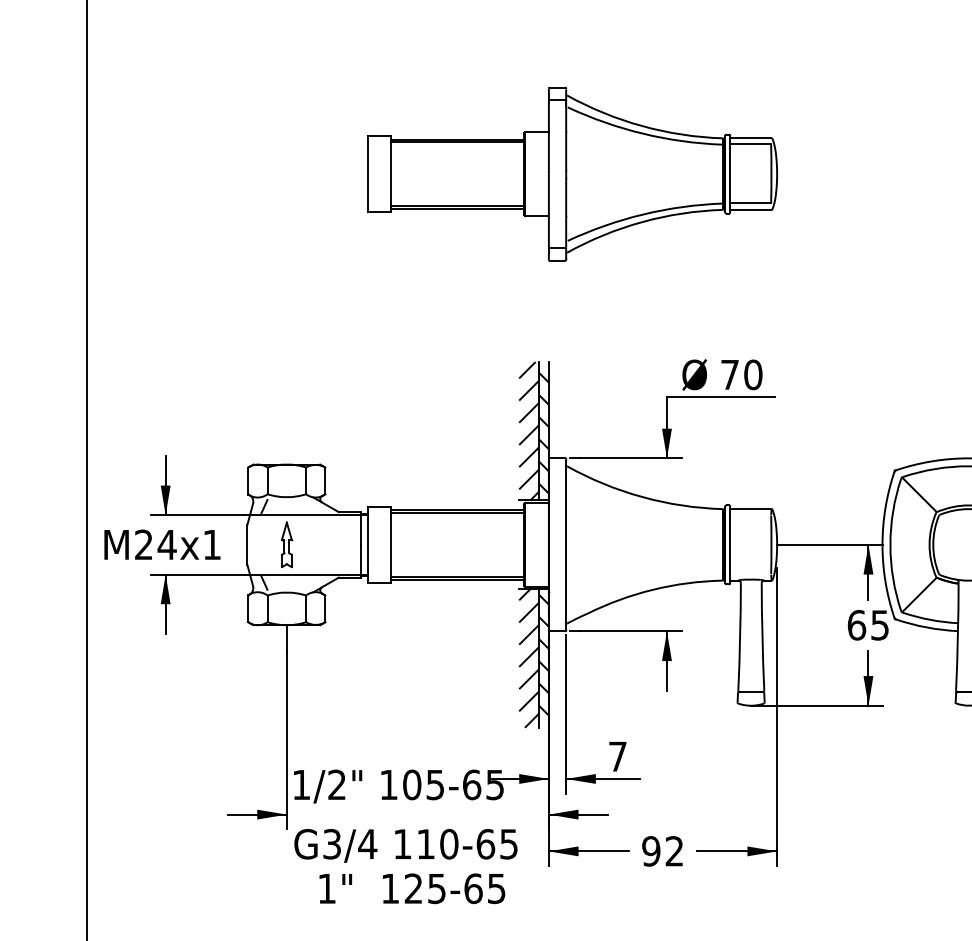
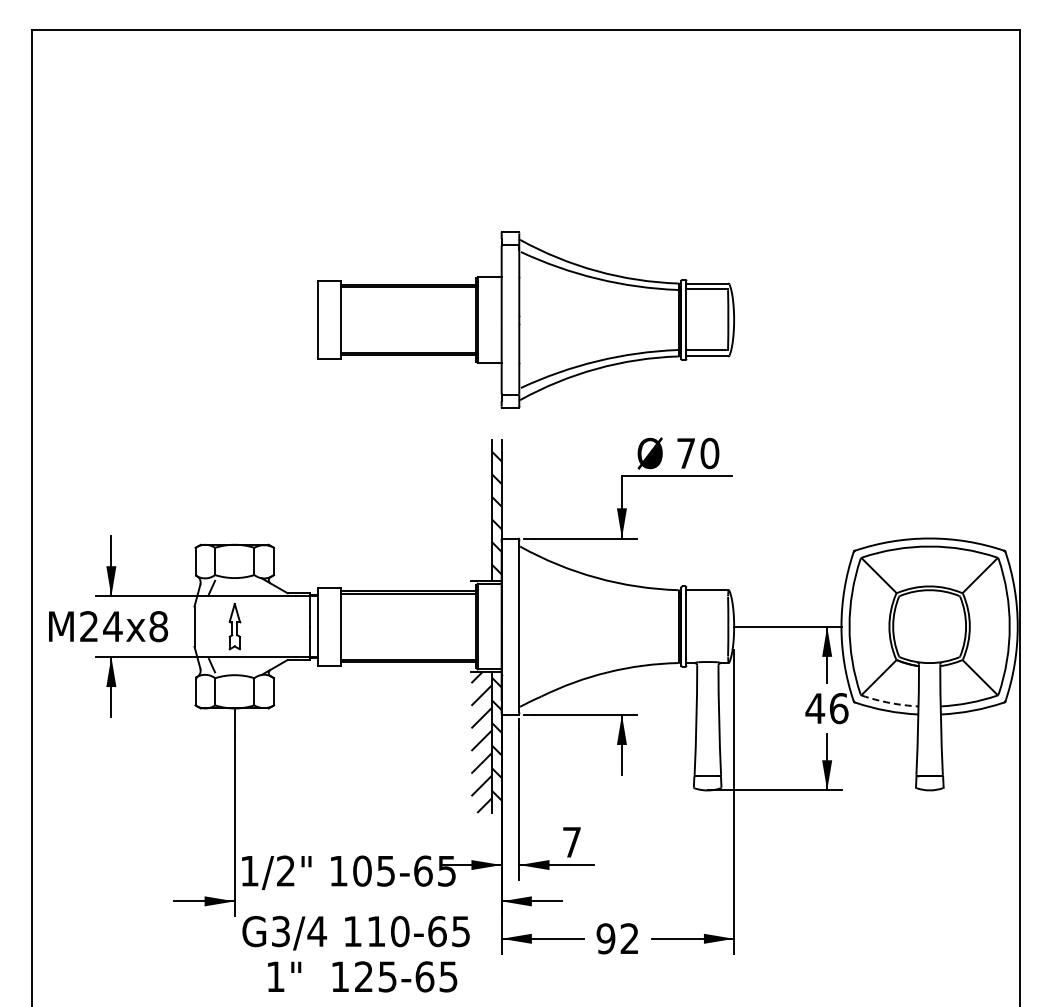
part: (572, 173) -> (525, 319), moved
hatch: (529, 430) -> (481, 510), removed
text: (211, 544) -> (158, 626), M24x1 -> M24x8
arc: (929, 619) -> (889, 702), solid -> dashed
text: (867, 625) -> (826, 708), 65 -> 46

